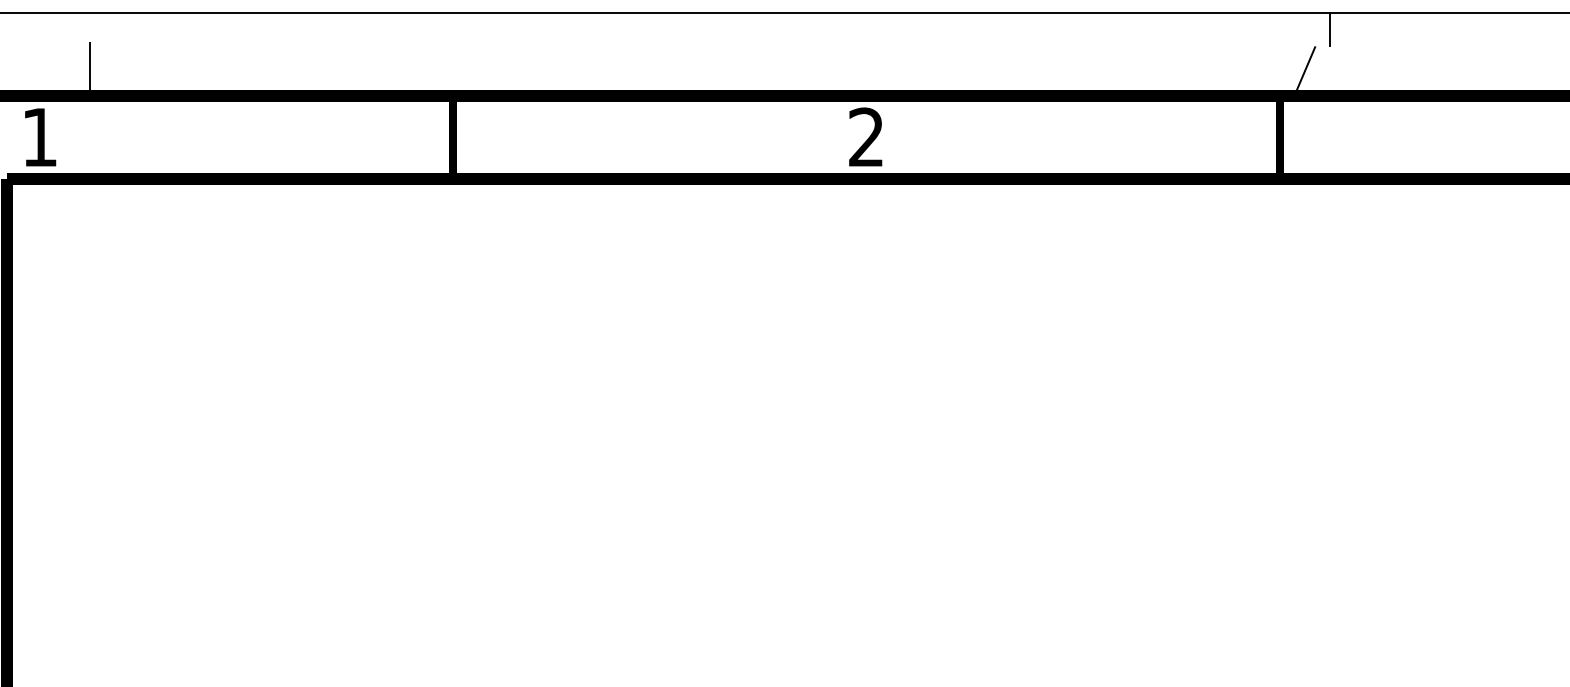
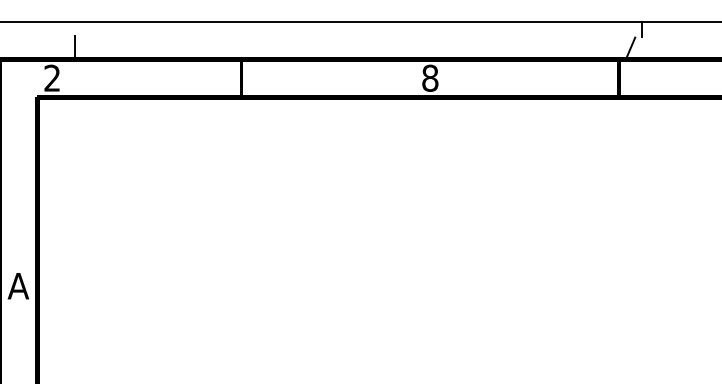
text: (37, 135) -> (51, 77), 1 -> 2
text: (866, 135) -> (430, 77), 2 -> 8

